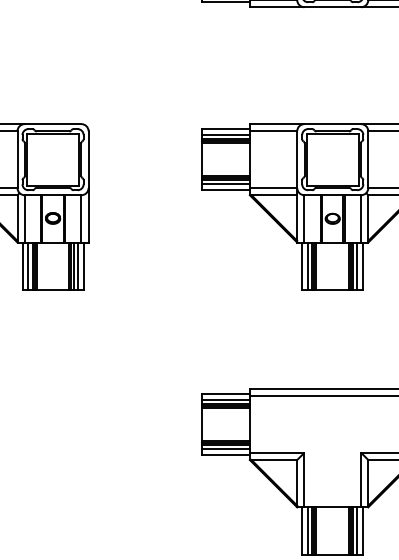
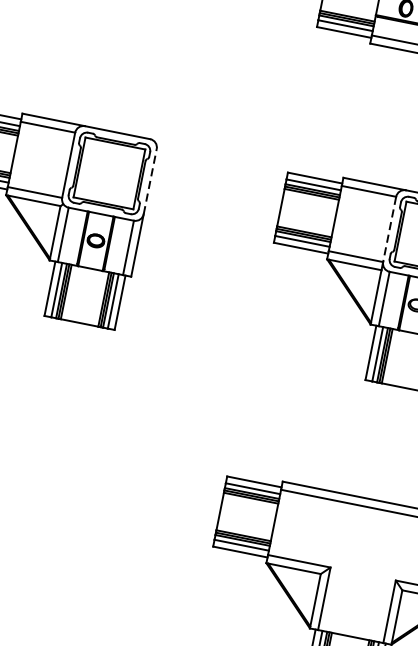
line: (88, 159) -> (150, 181), solid -> dashed
line: (297, 160) -> (389, 230), solid -> dashed

